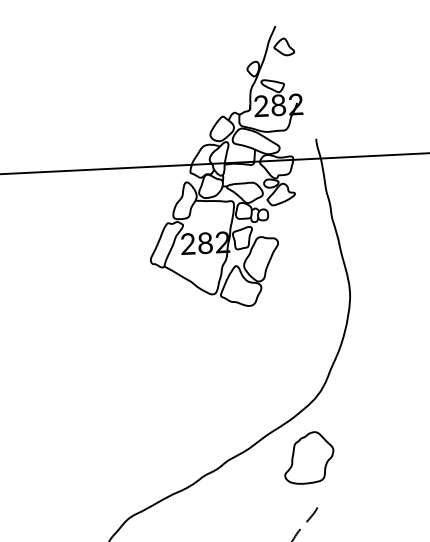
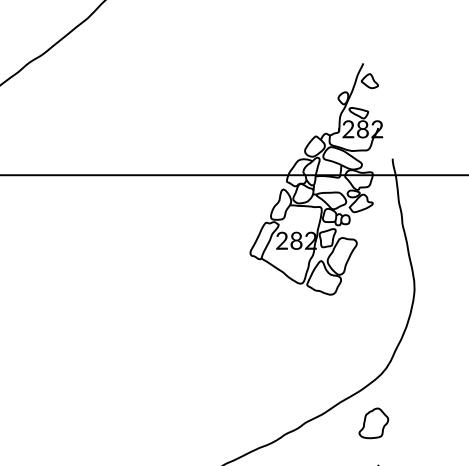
part: (308, 458) -> (373, 423), size x0.7

